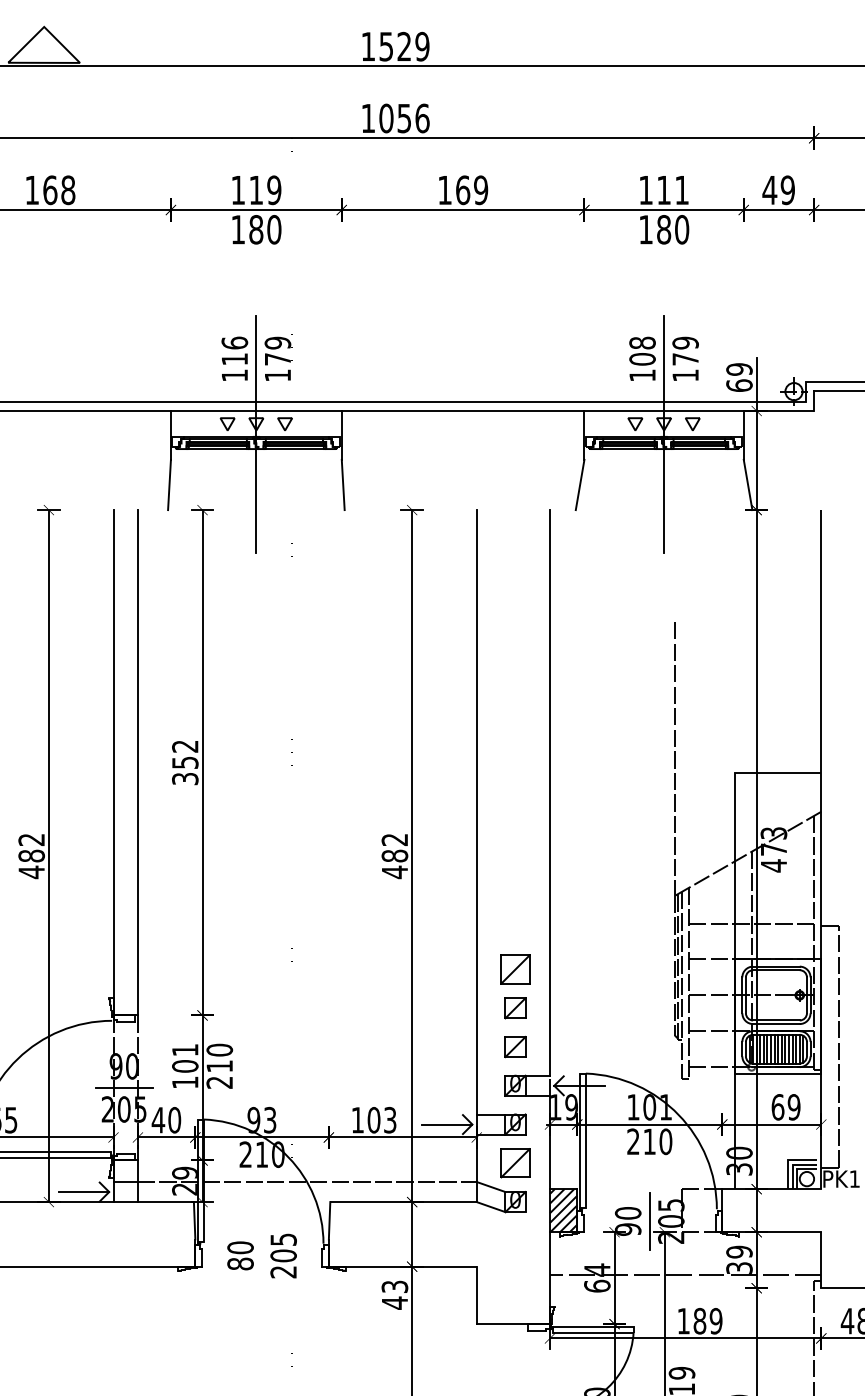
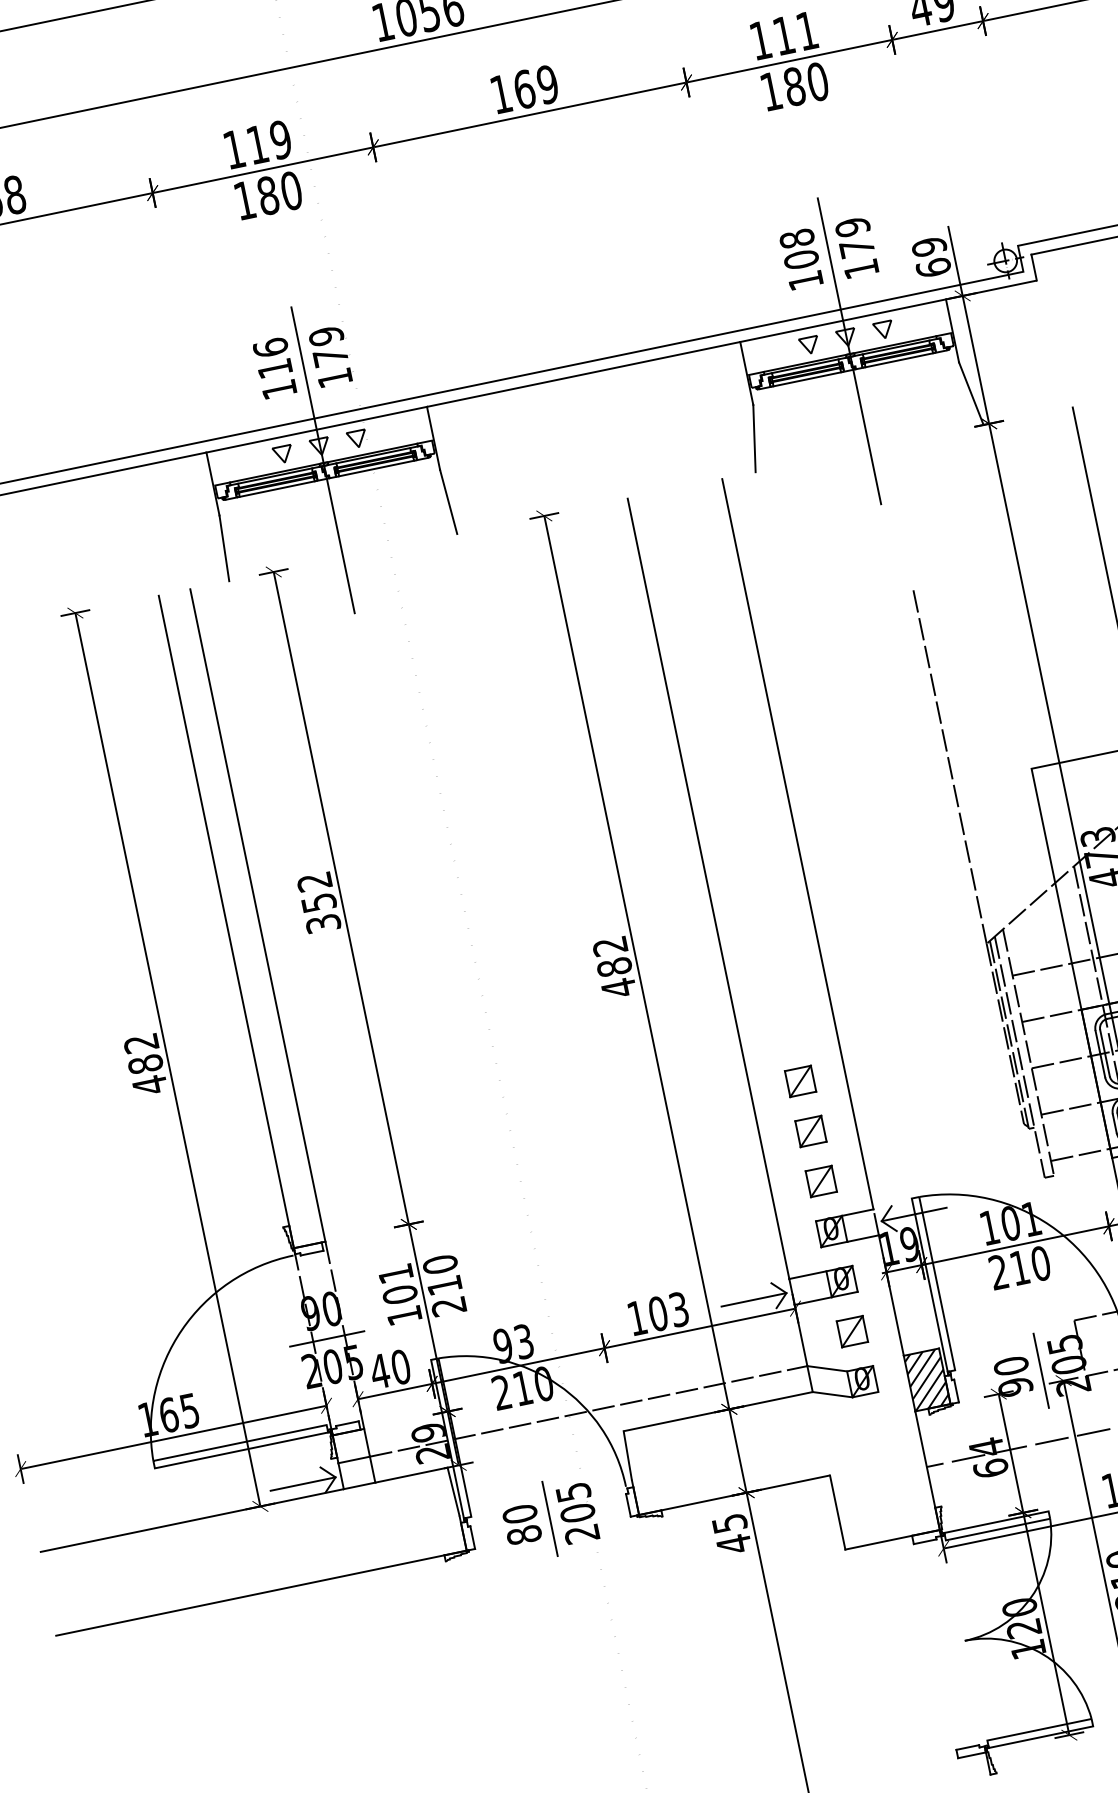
part: (515, 969) -> (800, 1081), size x0.71
part: (515, 1163) -> (852, 1331), size x0.71
line: (262, 1255) -> (550, 1518), added
text: (394, 1286) -> (729, 1523), 43 -> 45

